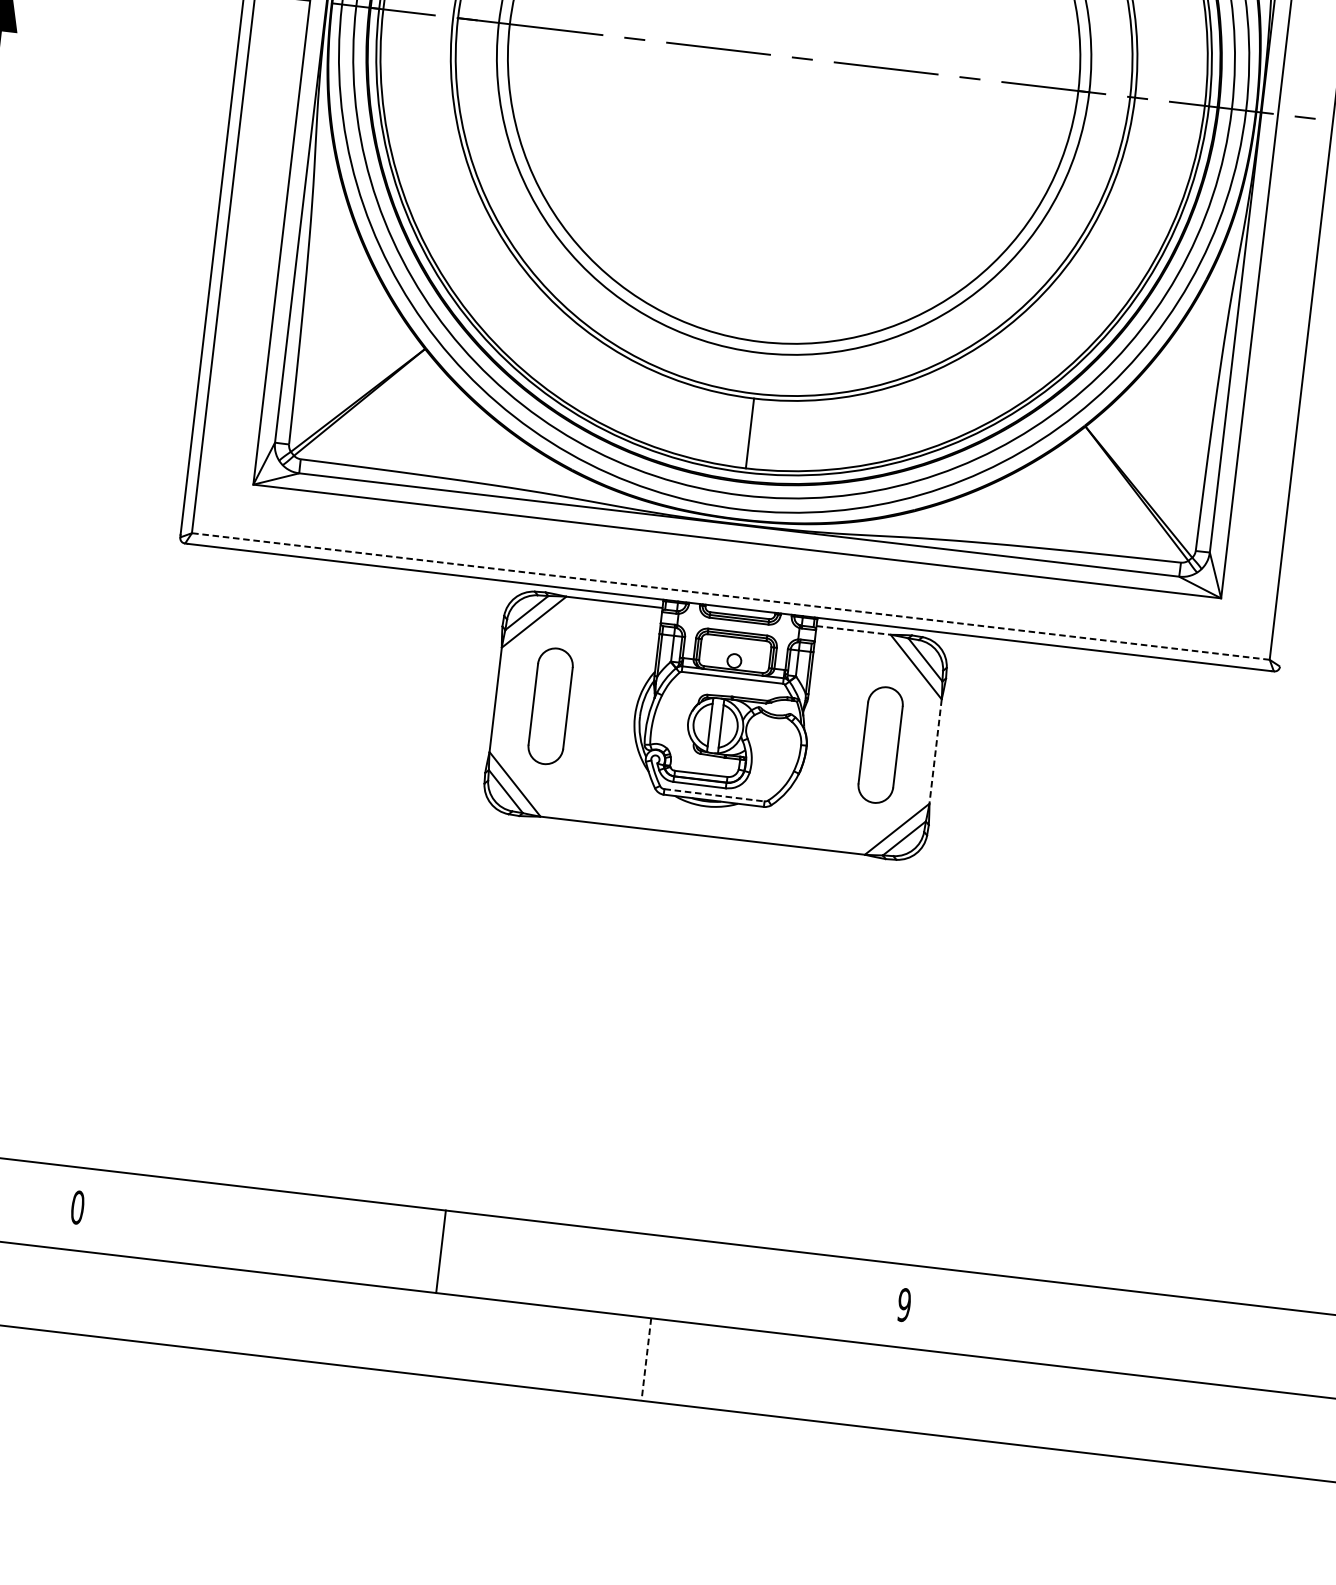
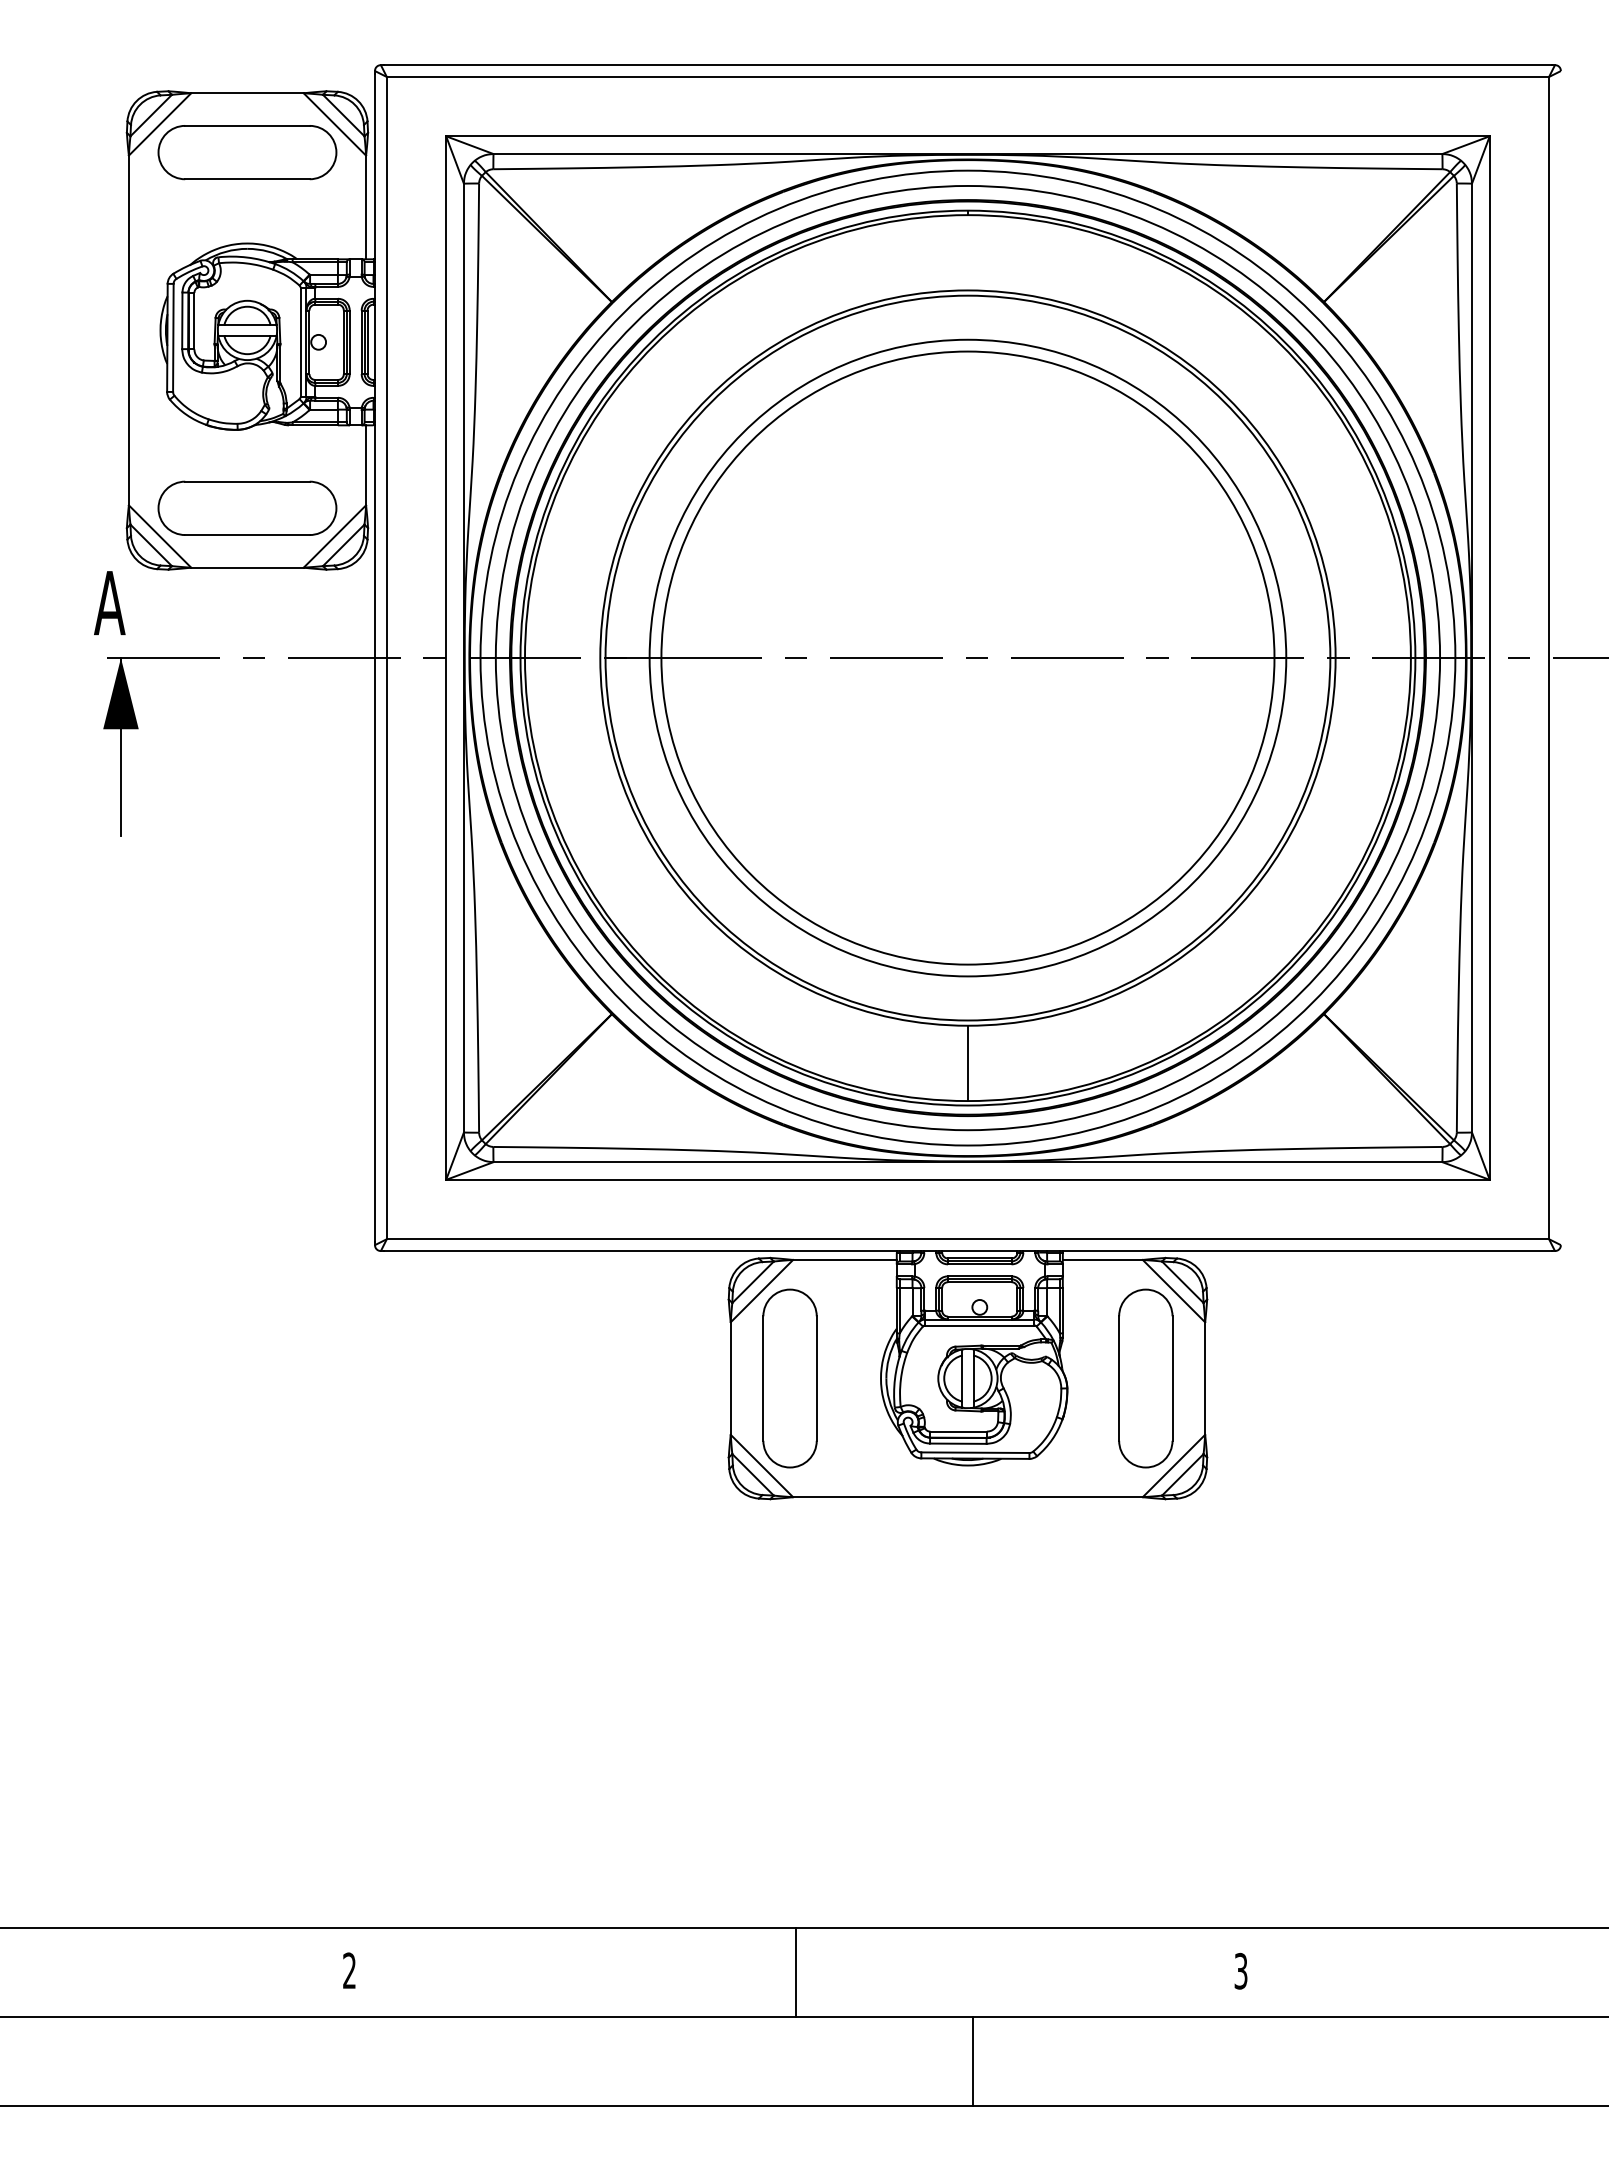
line: (730, 596) -> (967, 1239), dashed -> solid
line: (853, 629) -> (1102, 1259), dashed -> solid
part: (550, 706) -> (789, 1378), size x1.43
part: (880, 745) -> (1145, 1378), size x1.43
line: (935, 752) -> (1205, 1379), dashed -> solid
line: (714, 795) -> (975, 1452), dashed -> solid
text: (77, 1207) -> (349, 1970), 0 -> 2
line: (441, 1250) -> (795, 1971), moved
text: (903, 1305) -> (1240, 1971), 9 -> 3
line: (646, 1359) -> (973, 2061), dashed -> solid

